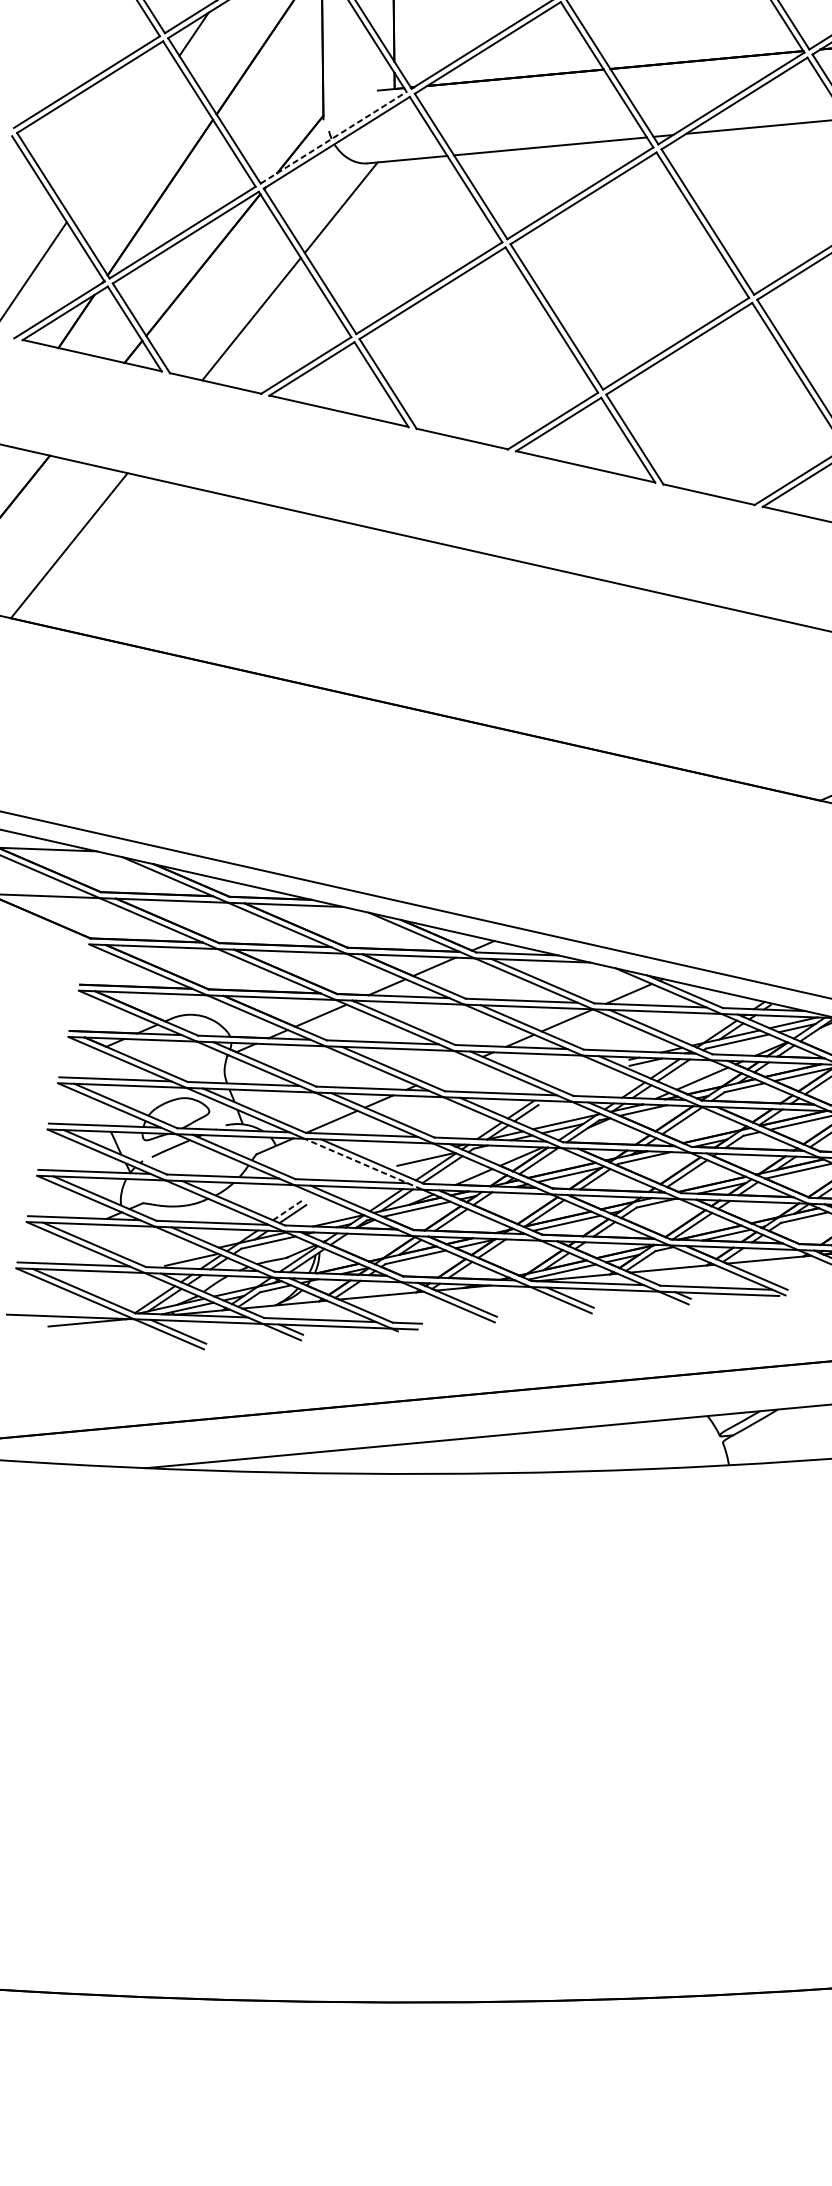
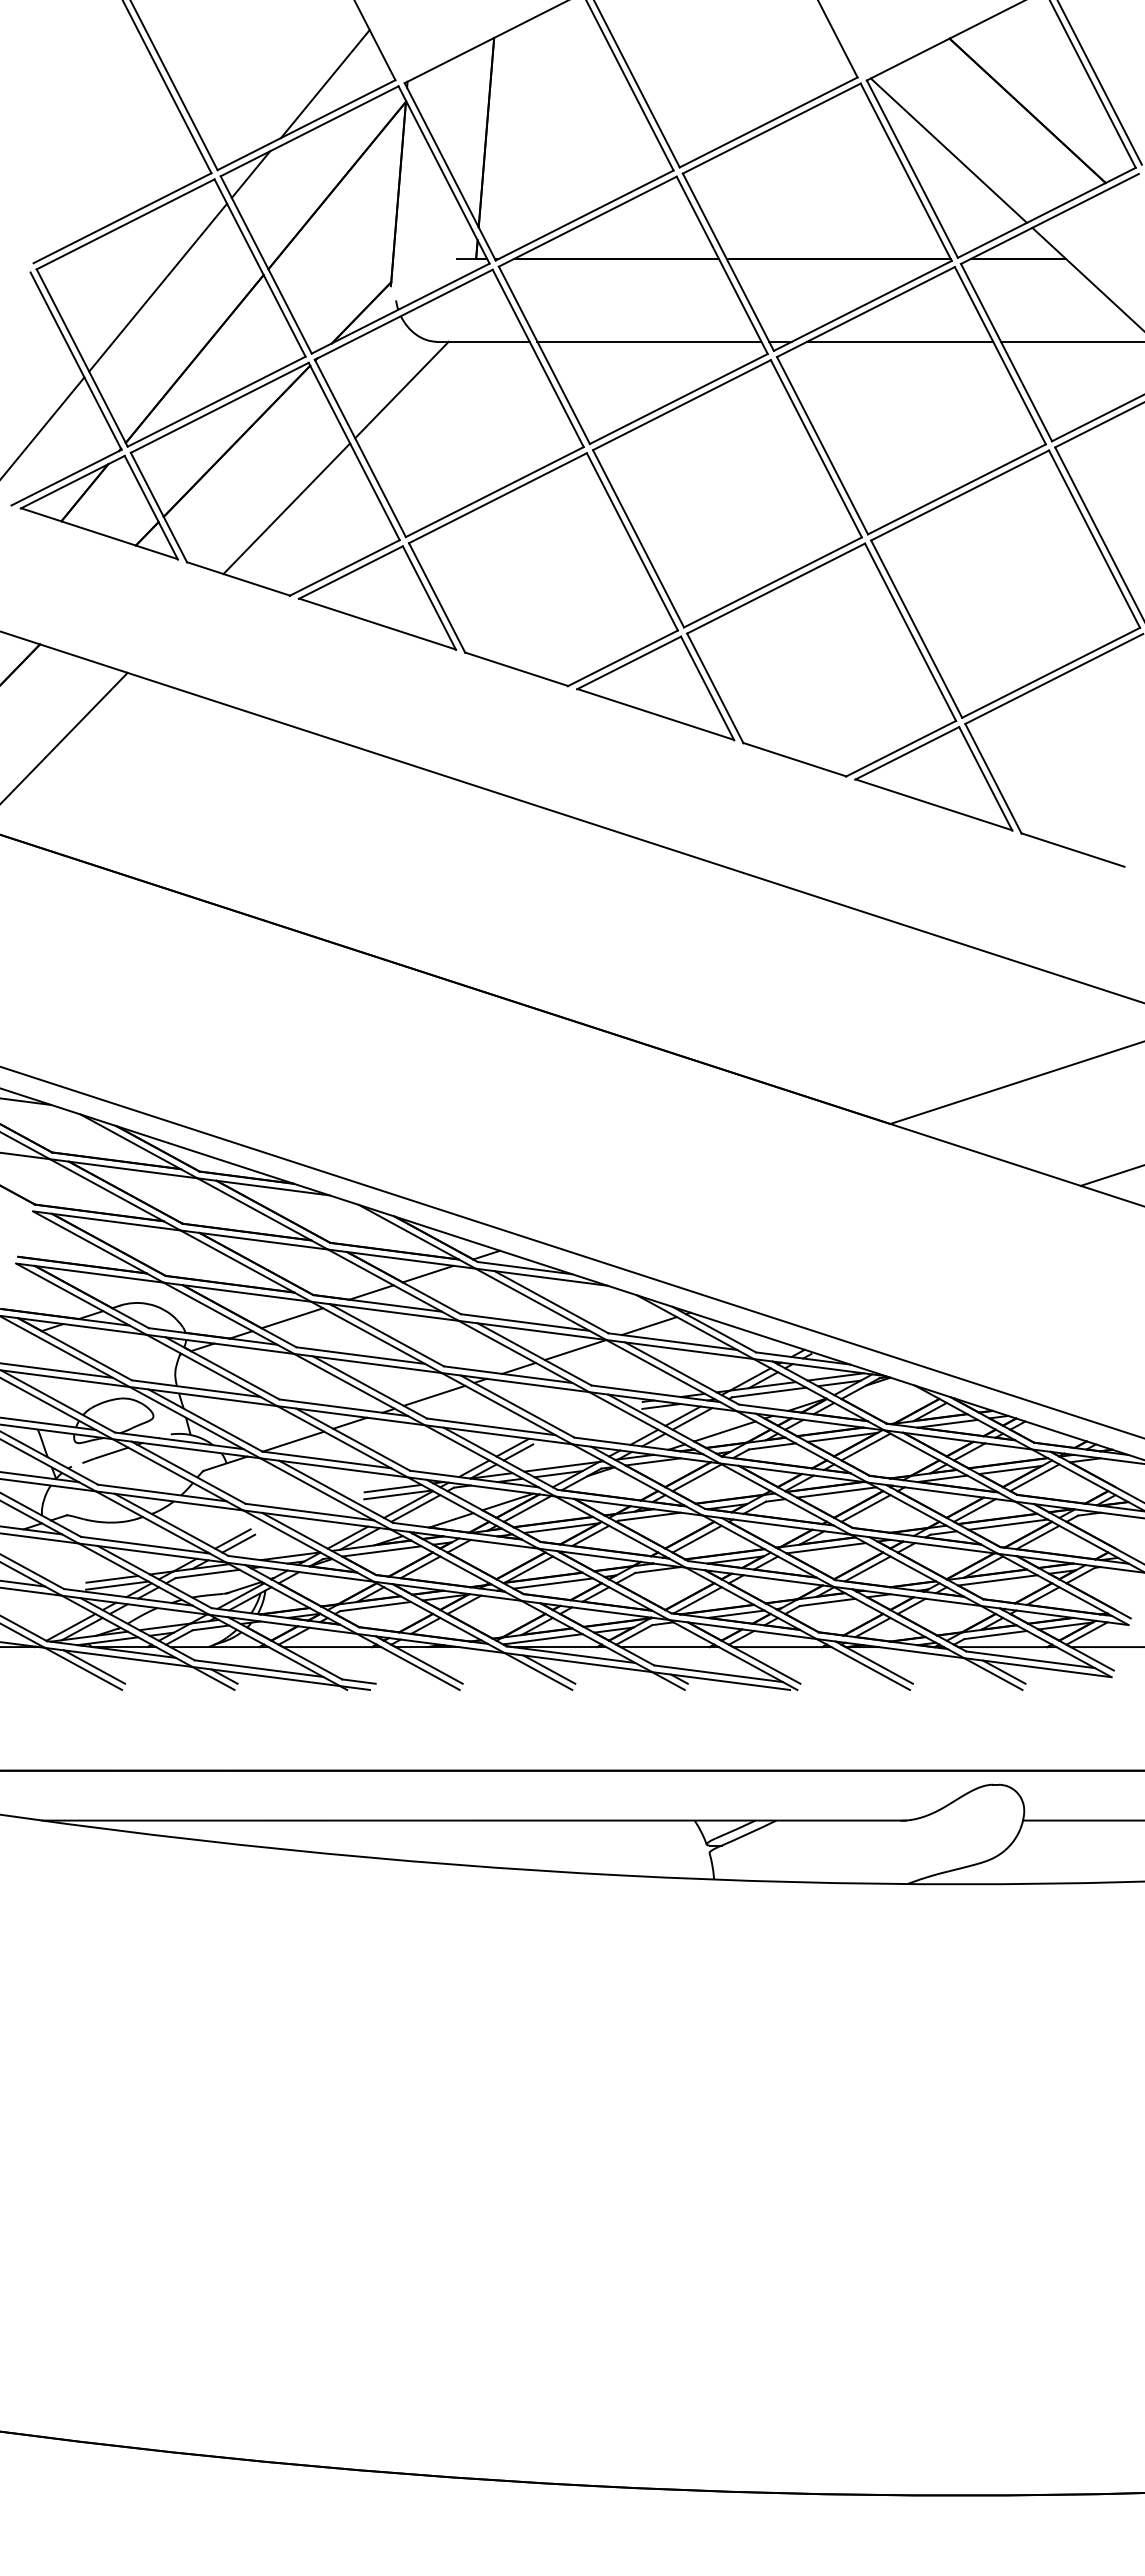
line: (333, 137) -> (400, 308), dashed -> solid
line: (123, 138) -> (158, 287), added
line: (449, 1070) -> (434, 1395), added
line: (420, 1154) -> (392, 1488), added
line: (363, 1163) -> (325, 1493), dashed -> solid
line: (287, 1210) -> (233, 1538), dashed -> solid
line: (186, 1254) -> (112, 1578), added

